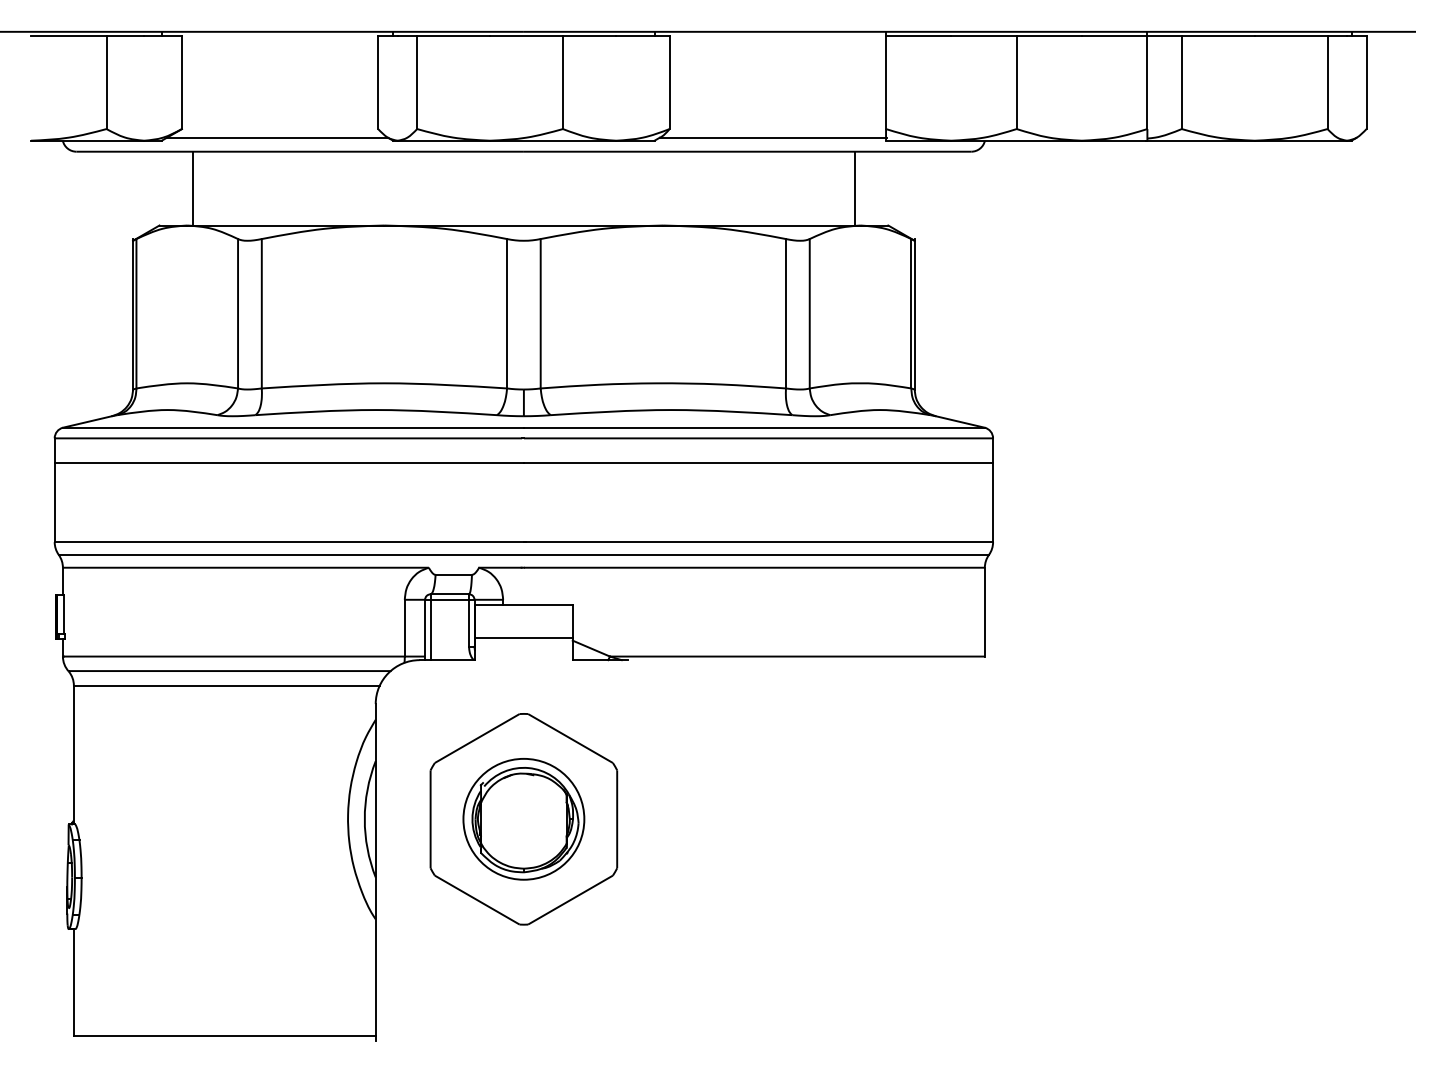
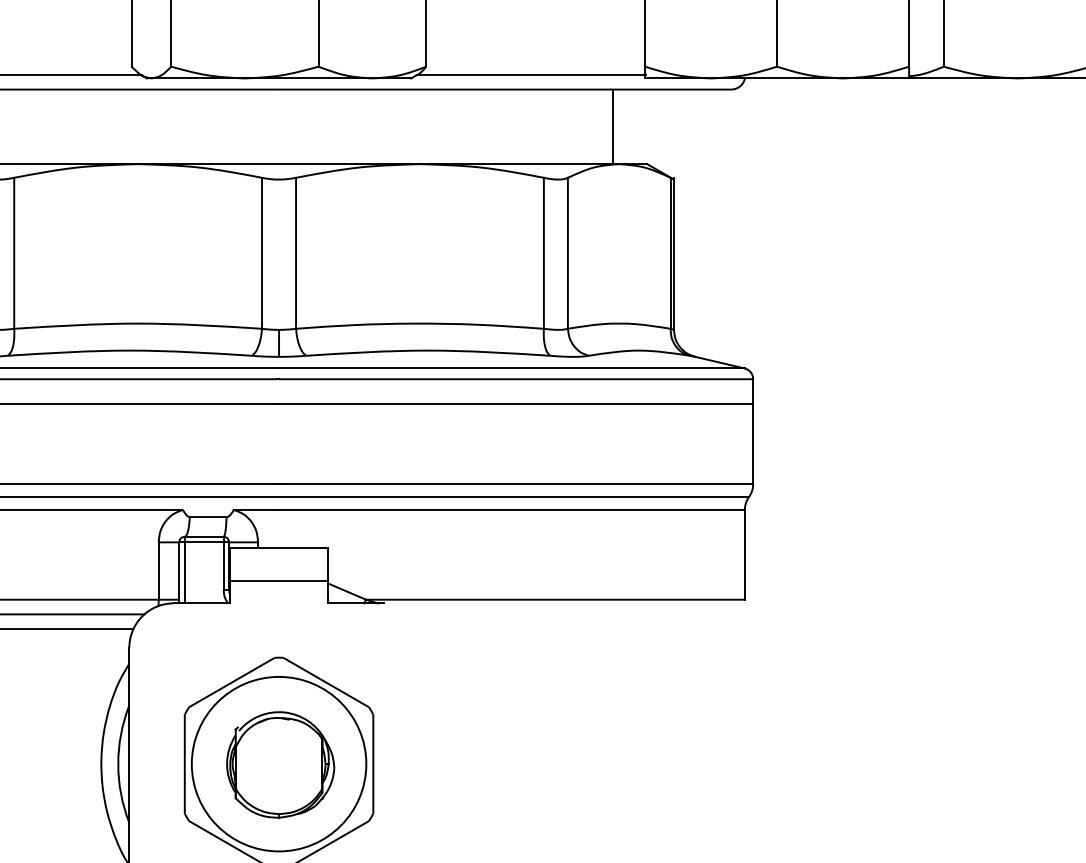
circle: (523, 818) -> (278, 763), size x1.43

